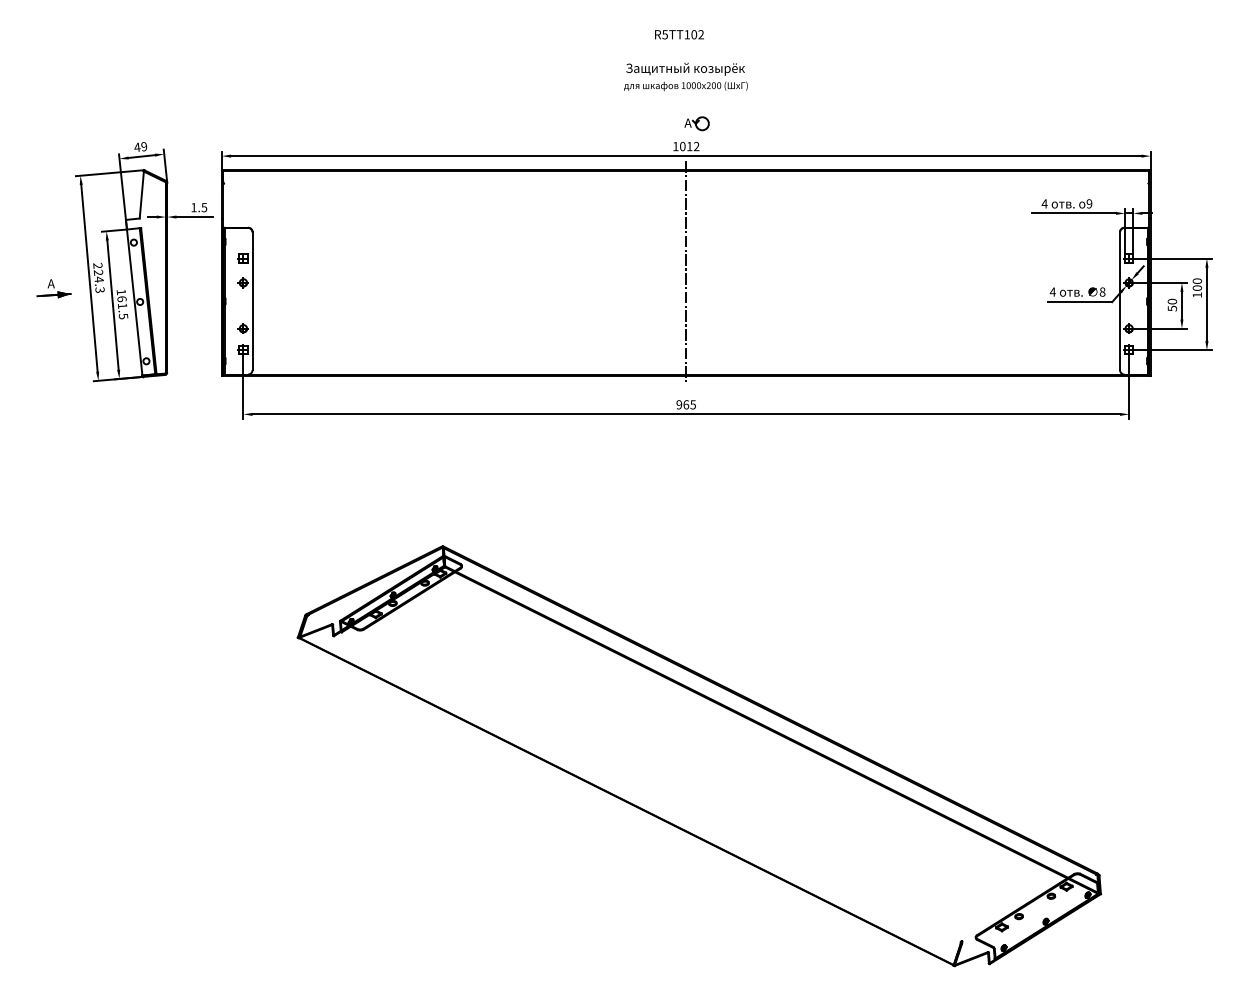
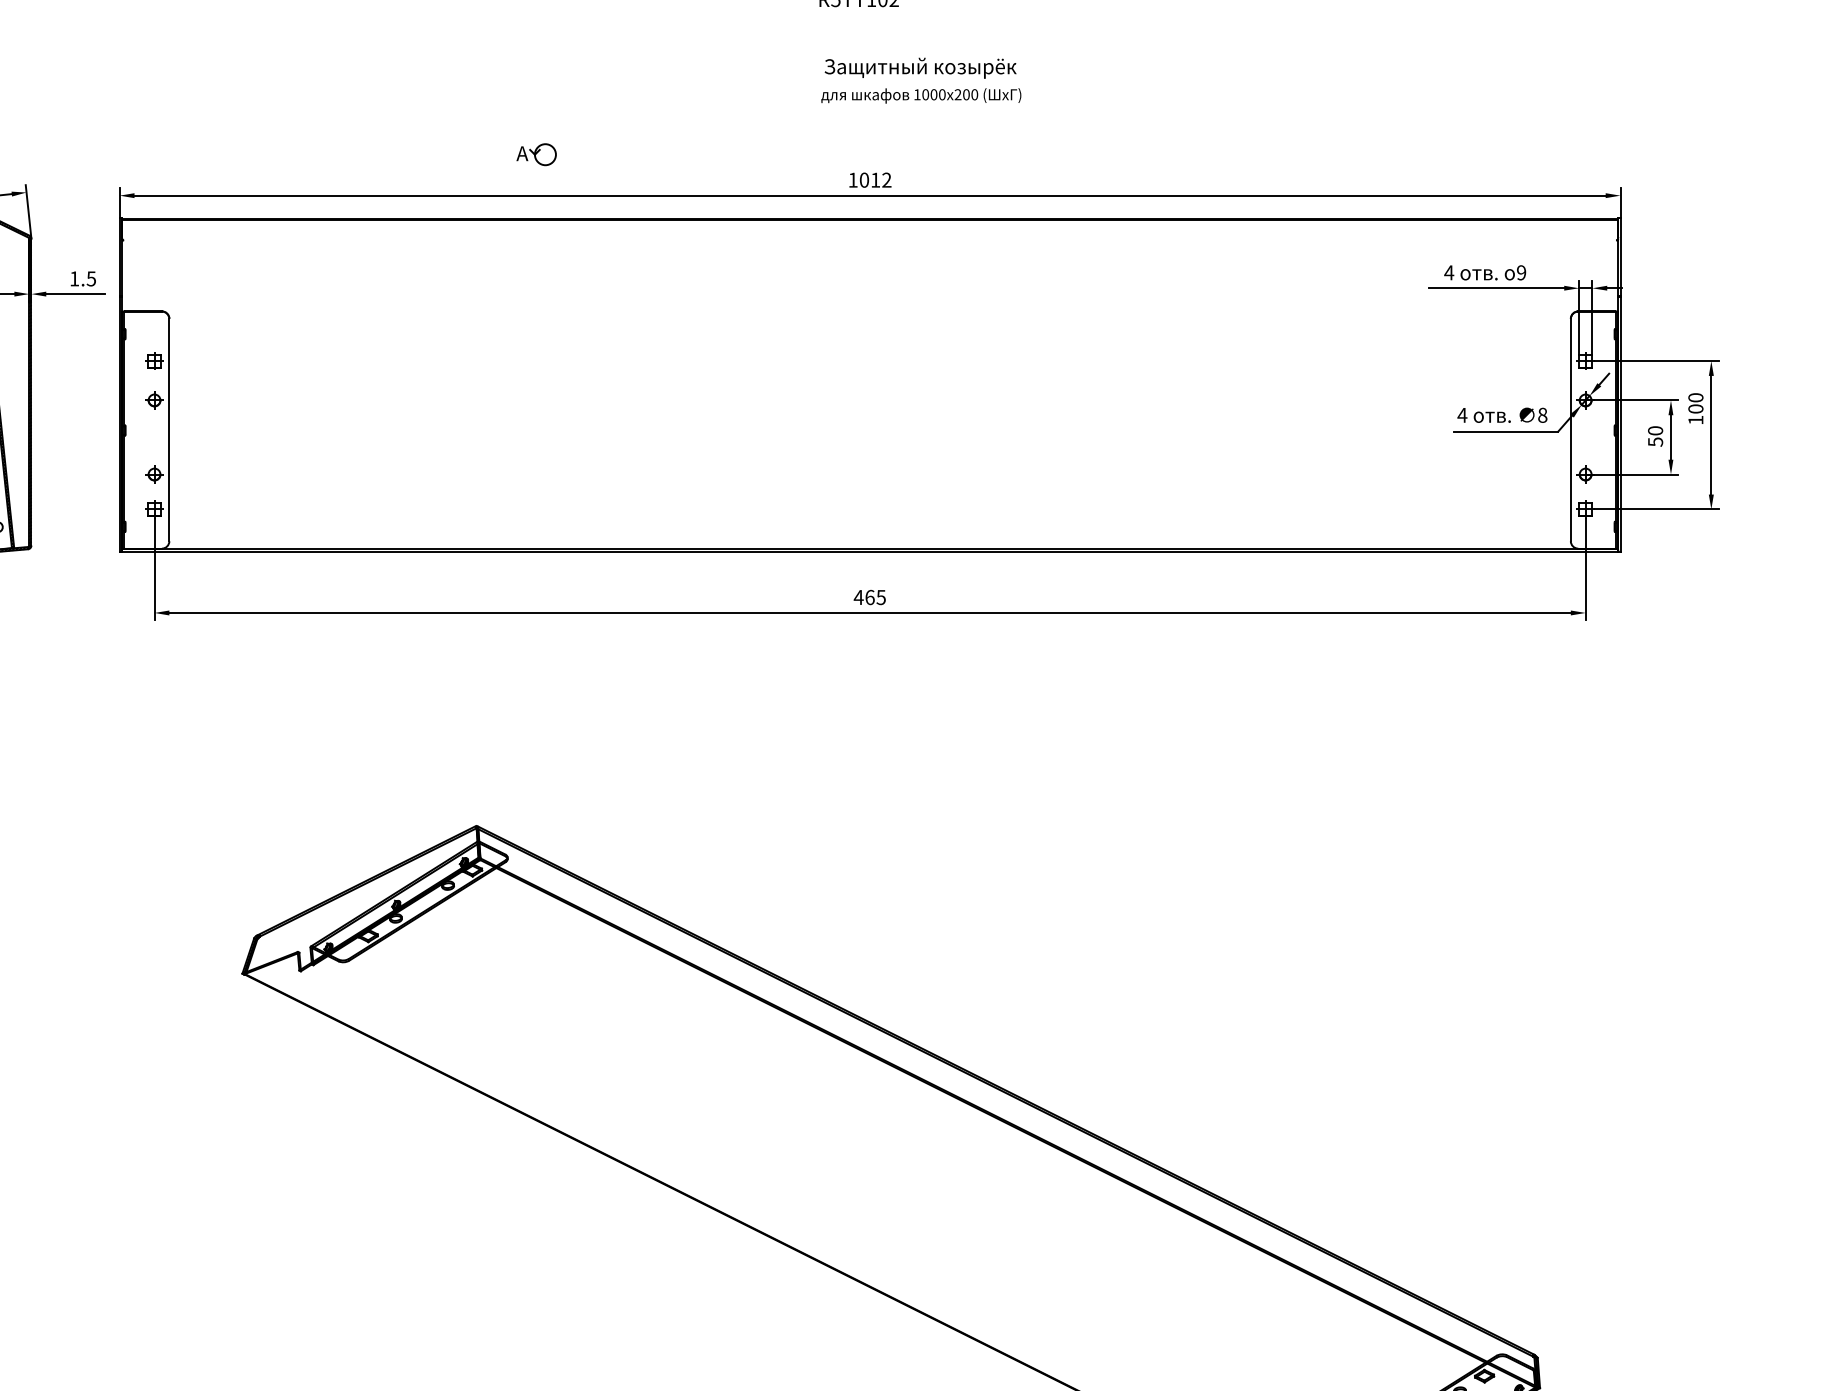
text: (685, 76) -> (920, 79), moved
part: (696, 123) -> (535, 154), moved
line: (686, 271) -> (870, 382), removed
text: (679, 404) -> (859, 596), 965 -> 465

